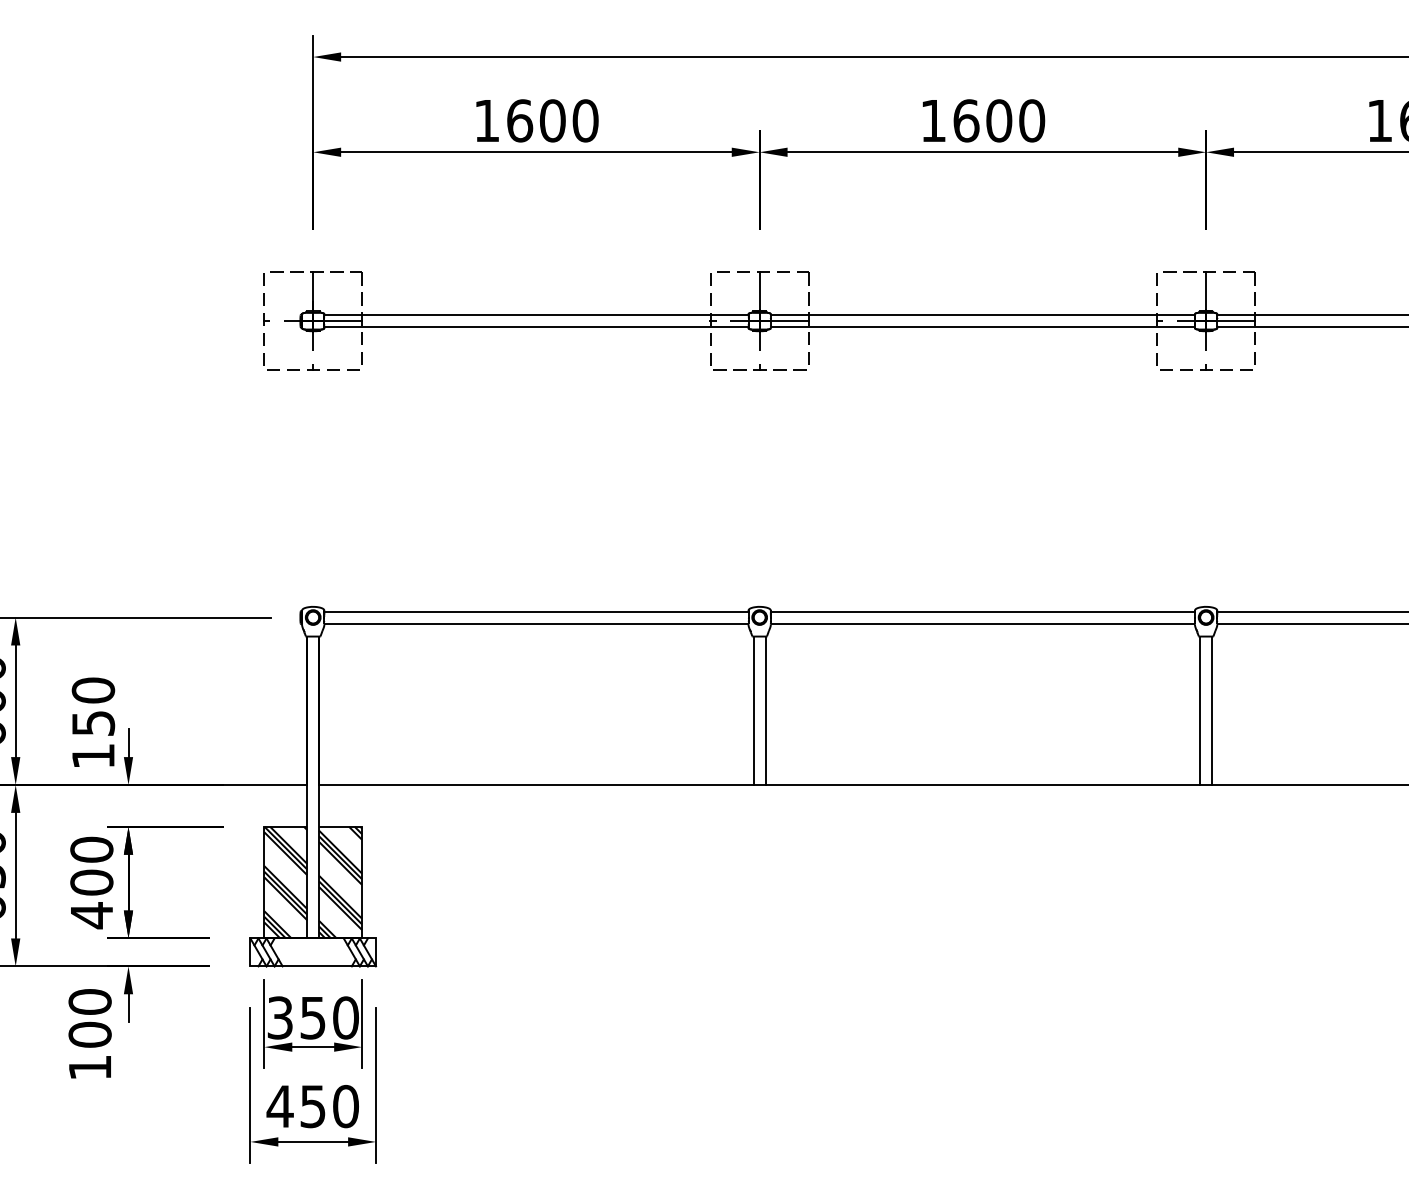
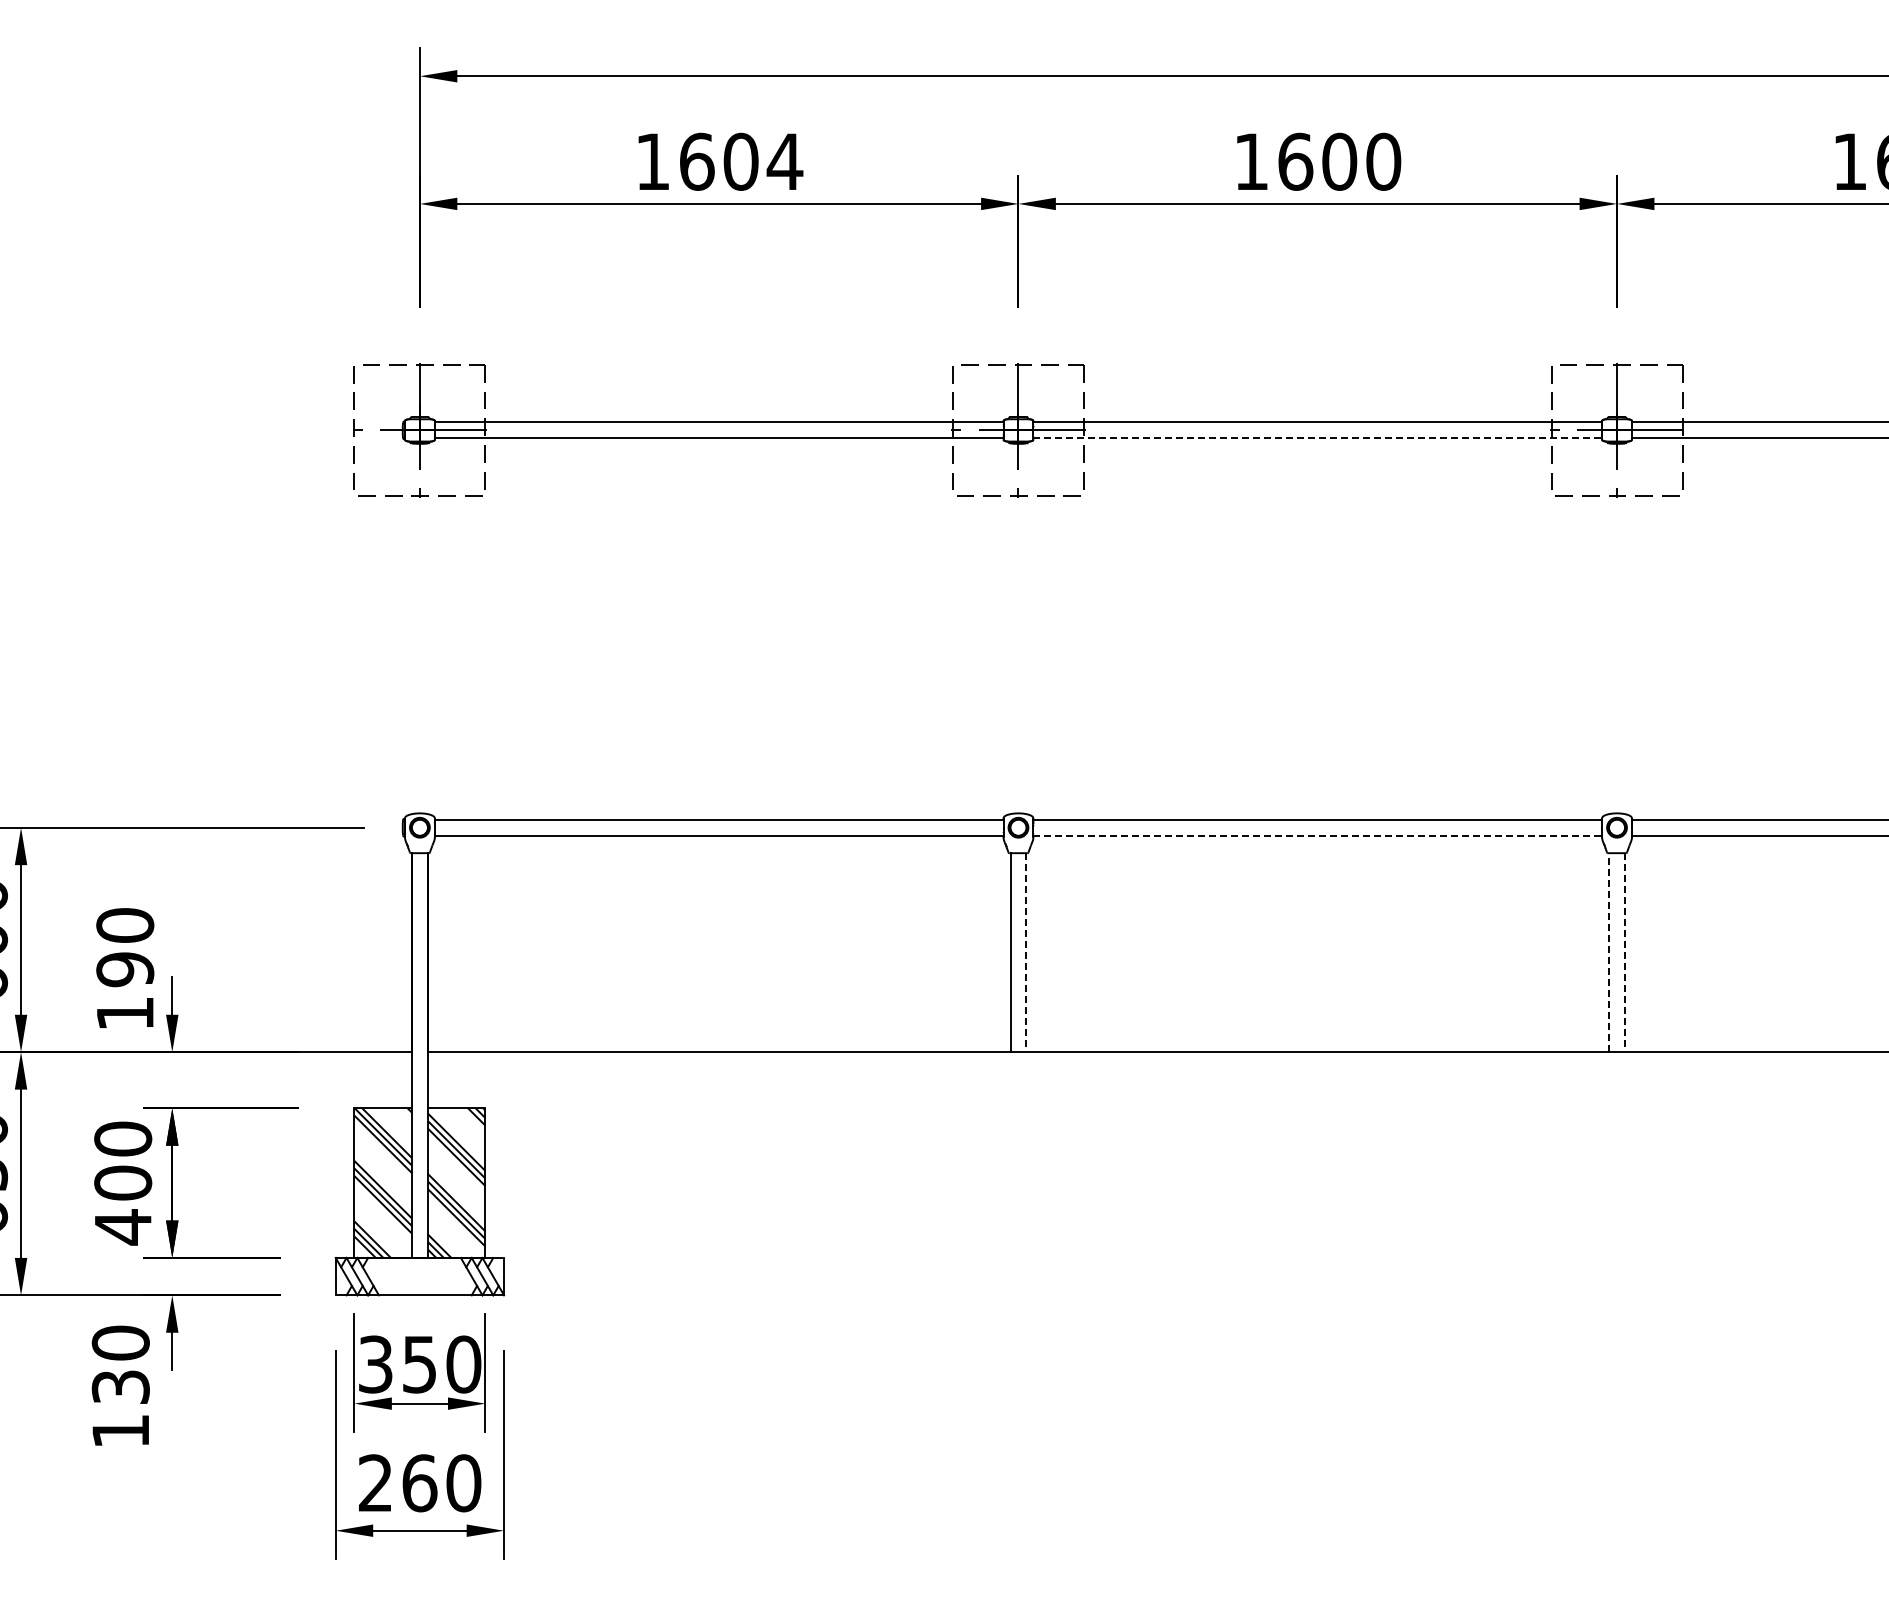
text: (585, 120) -> (784, 161), 1600 -> 1604
line: (983, 327) -> (1318, 438), solid -> dashed
line: (983, 623) -> (1318, 835), solid -> dashed
line: (765, 710) -> (1026, 952), solid -> dashed
line: (1200, 710) -> (1609, 952), solid -> dashed
line: (1212, 710) -> (1625, 952), solid -> dashed
text: (93, 723) -> (125, 969), 150 -> 190
text: (89, 1034) -> (120, 1386), 100 -> 130
text: (296, 1106) -> (397, 1483), 450 -> 260

